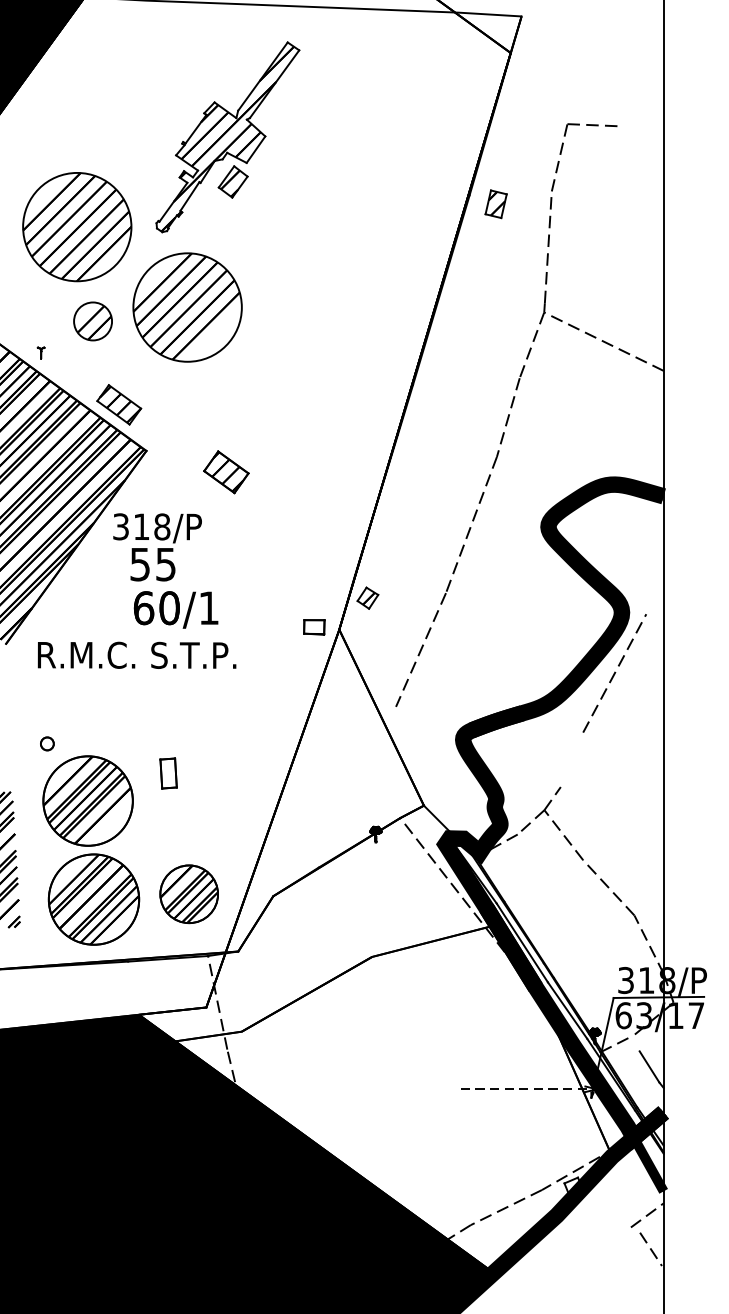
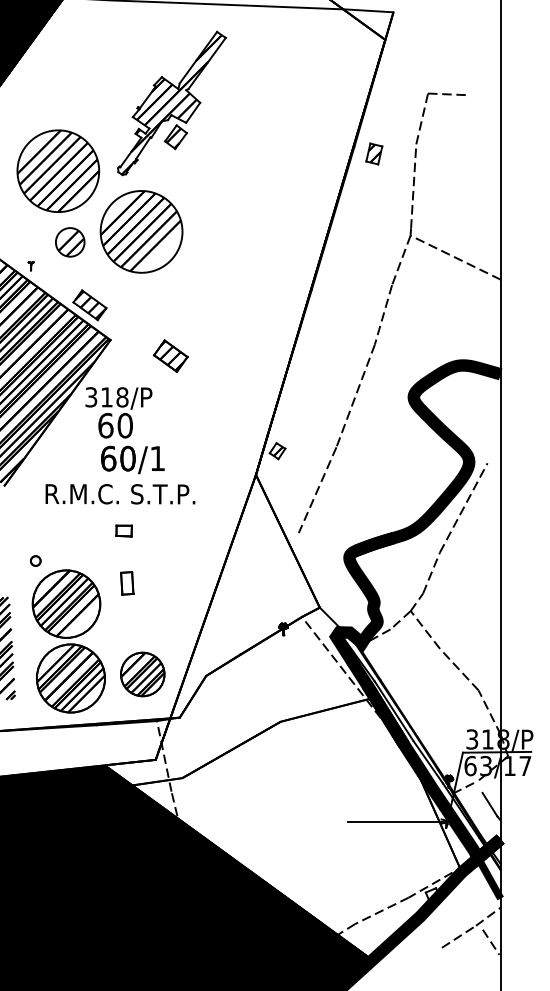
text: (153, 564) -> (115, 425), 55 -> 60
part: (313, 626) -> (123, 530), moved
text: (137, 655) -> (120, 494), moved
line: (571, 759) -> (431, 572), added
line: (529, 1089) -> (399, 821), dashed -> solid
line: (607, 1241) -> (458, 936), added

